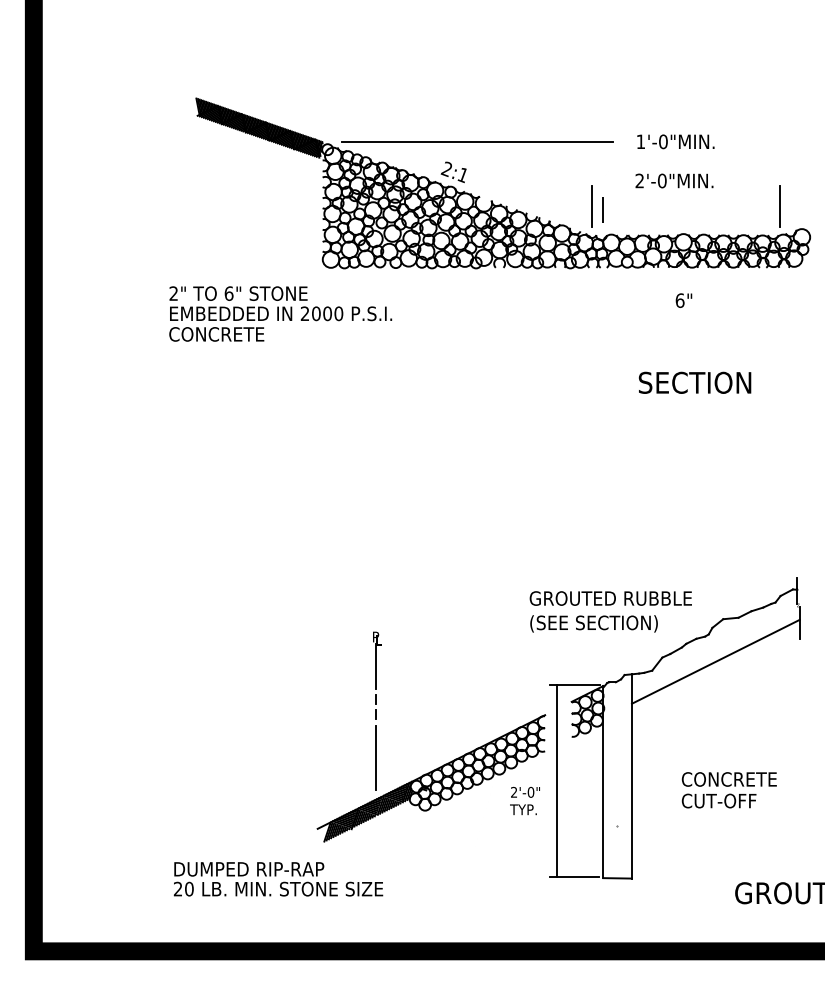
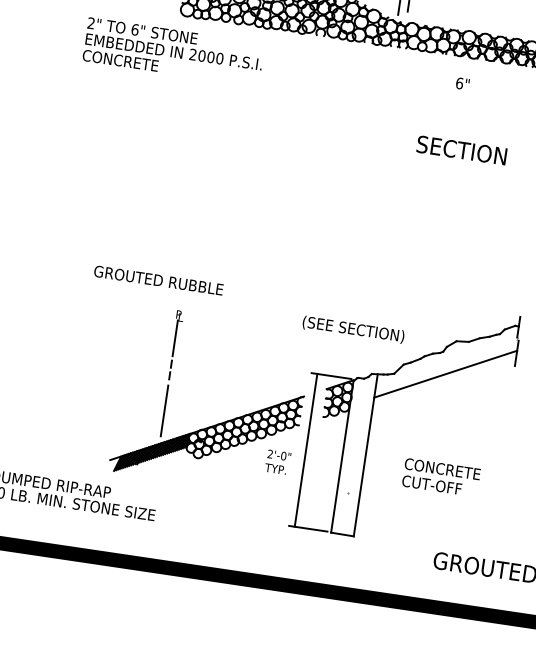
text: (280, 313) -> (173, 51), moved
text: (610, 598) -> (158, 280), moved

